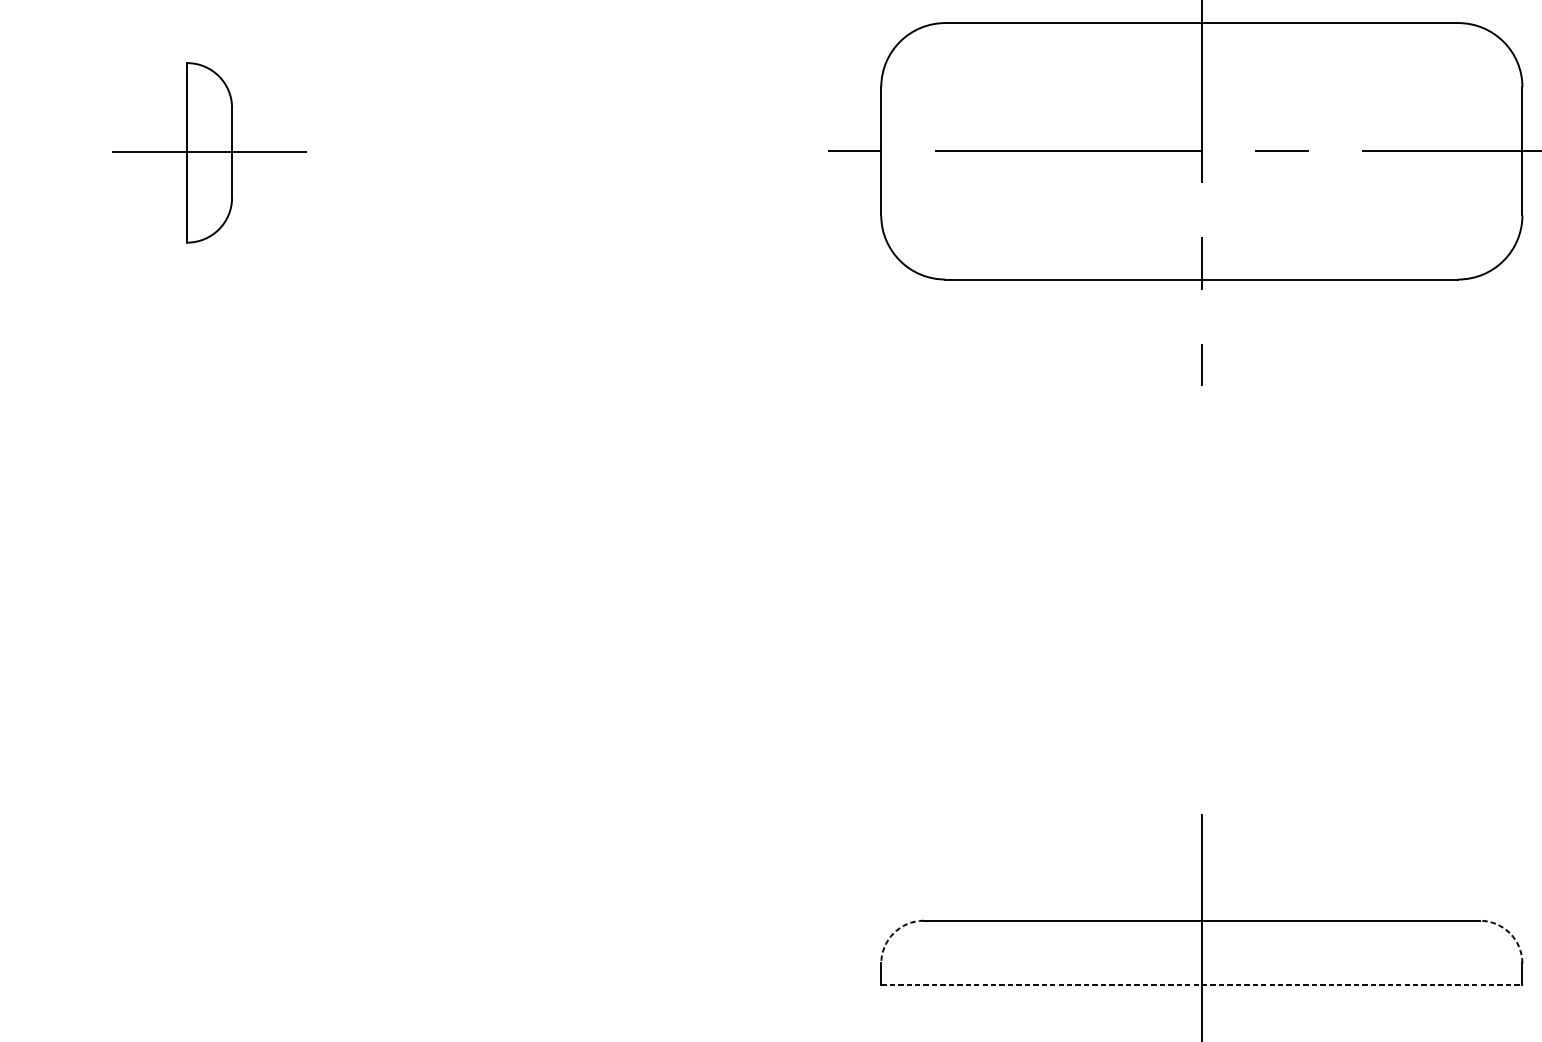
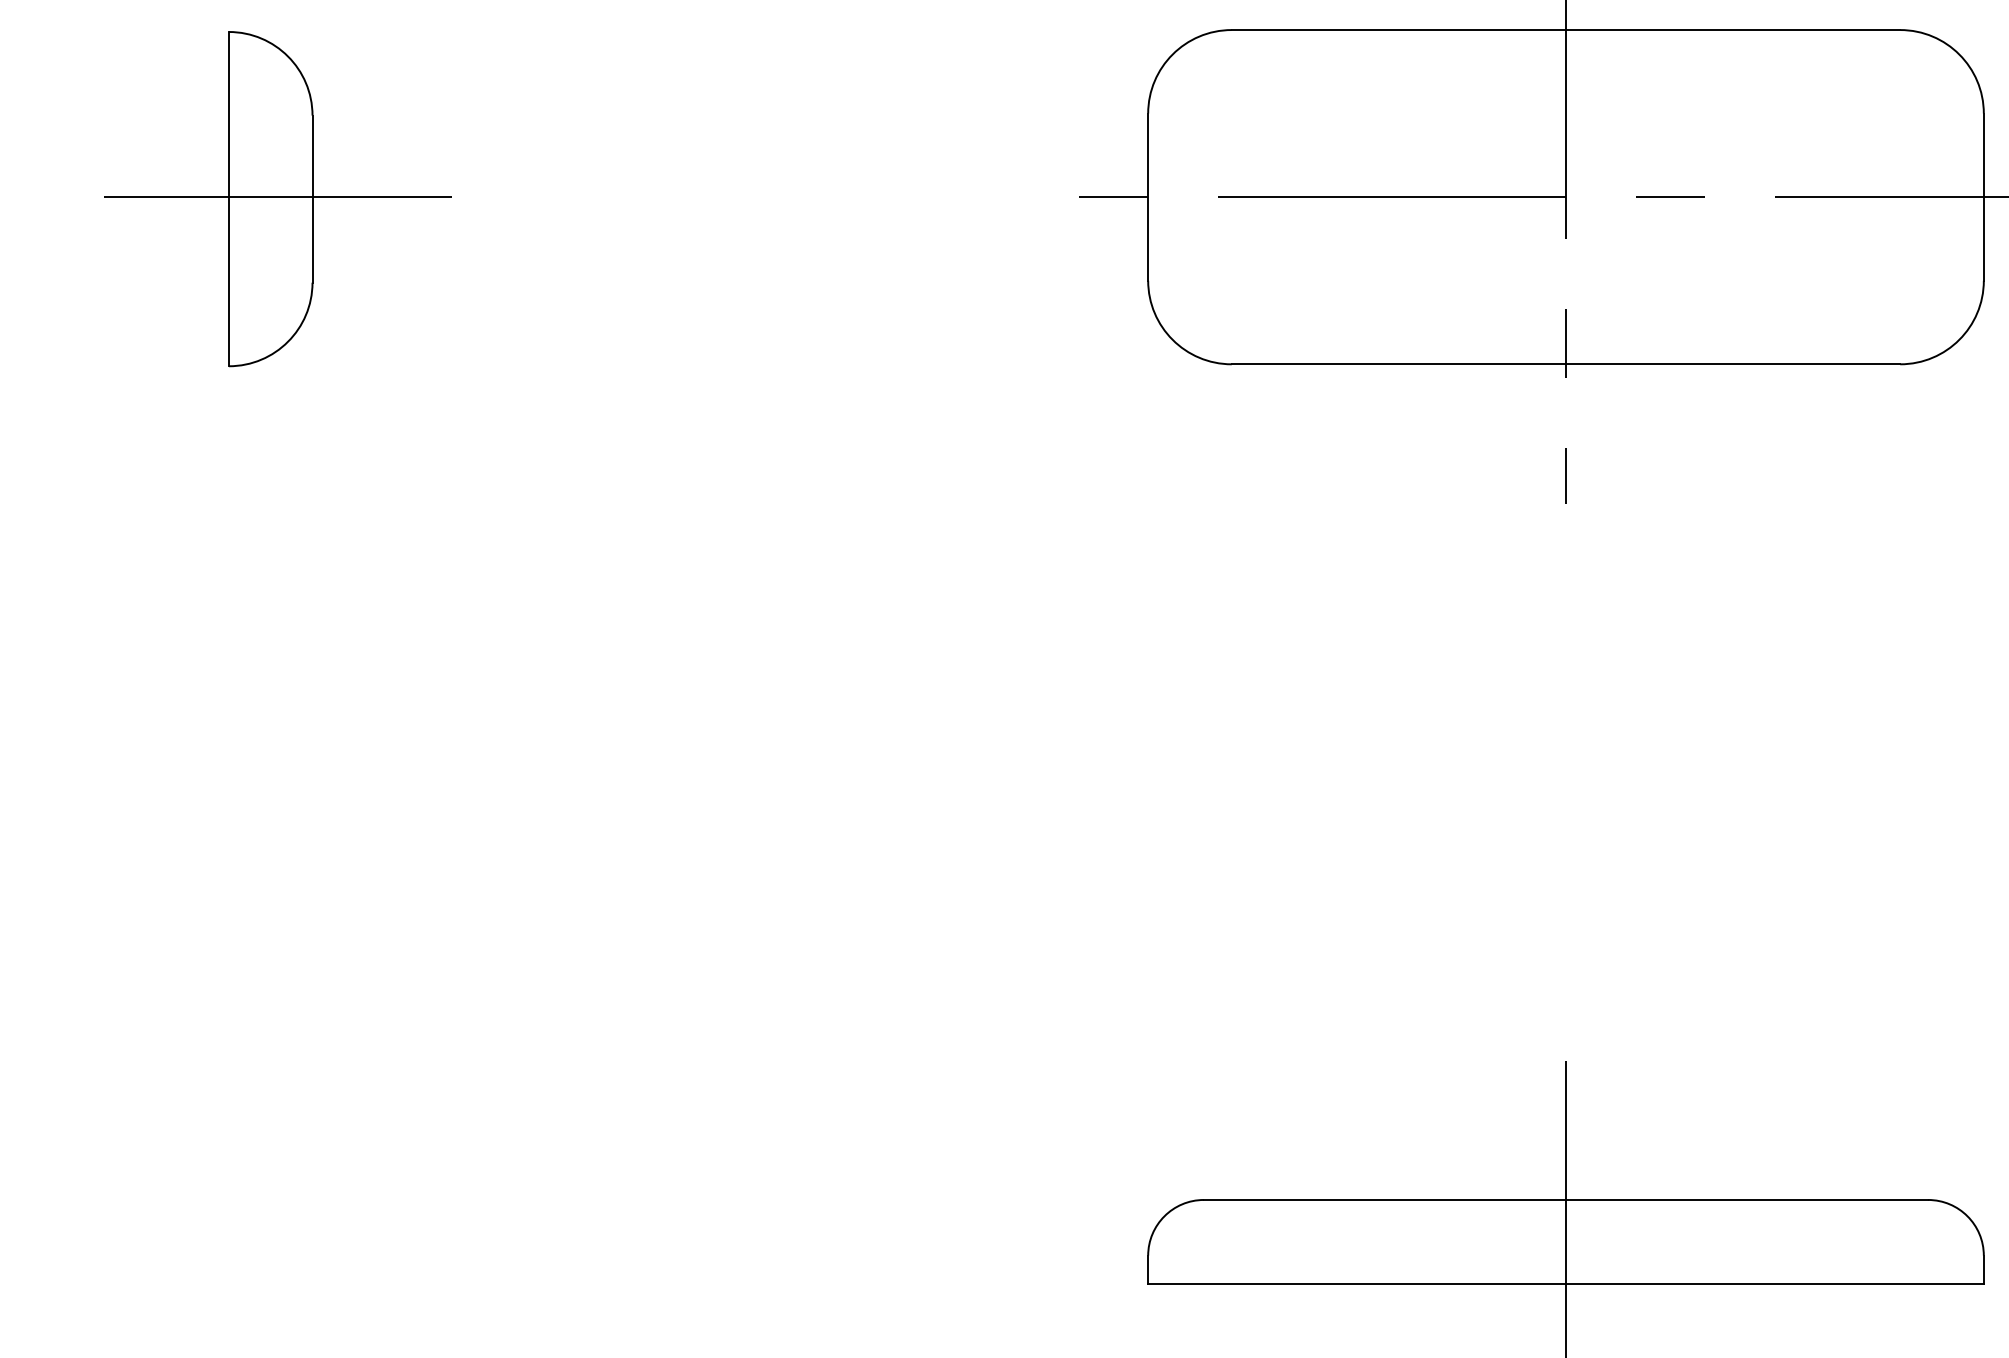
part: (213, 153) -> (277, 199), size x1.43
arc: (893, 933) -> (1164, 1216), dashed -> solid
arc: (1509, 933) -> (1967, 1216), dashed -> solid
line: (1202, 984) -> (1566, 1283), dashed -> solid

